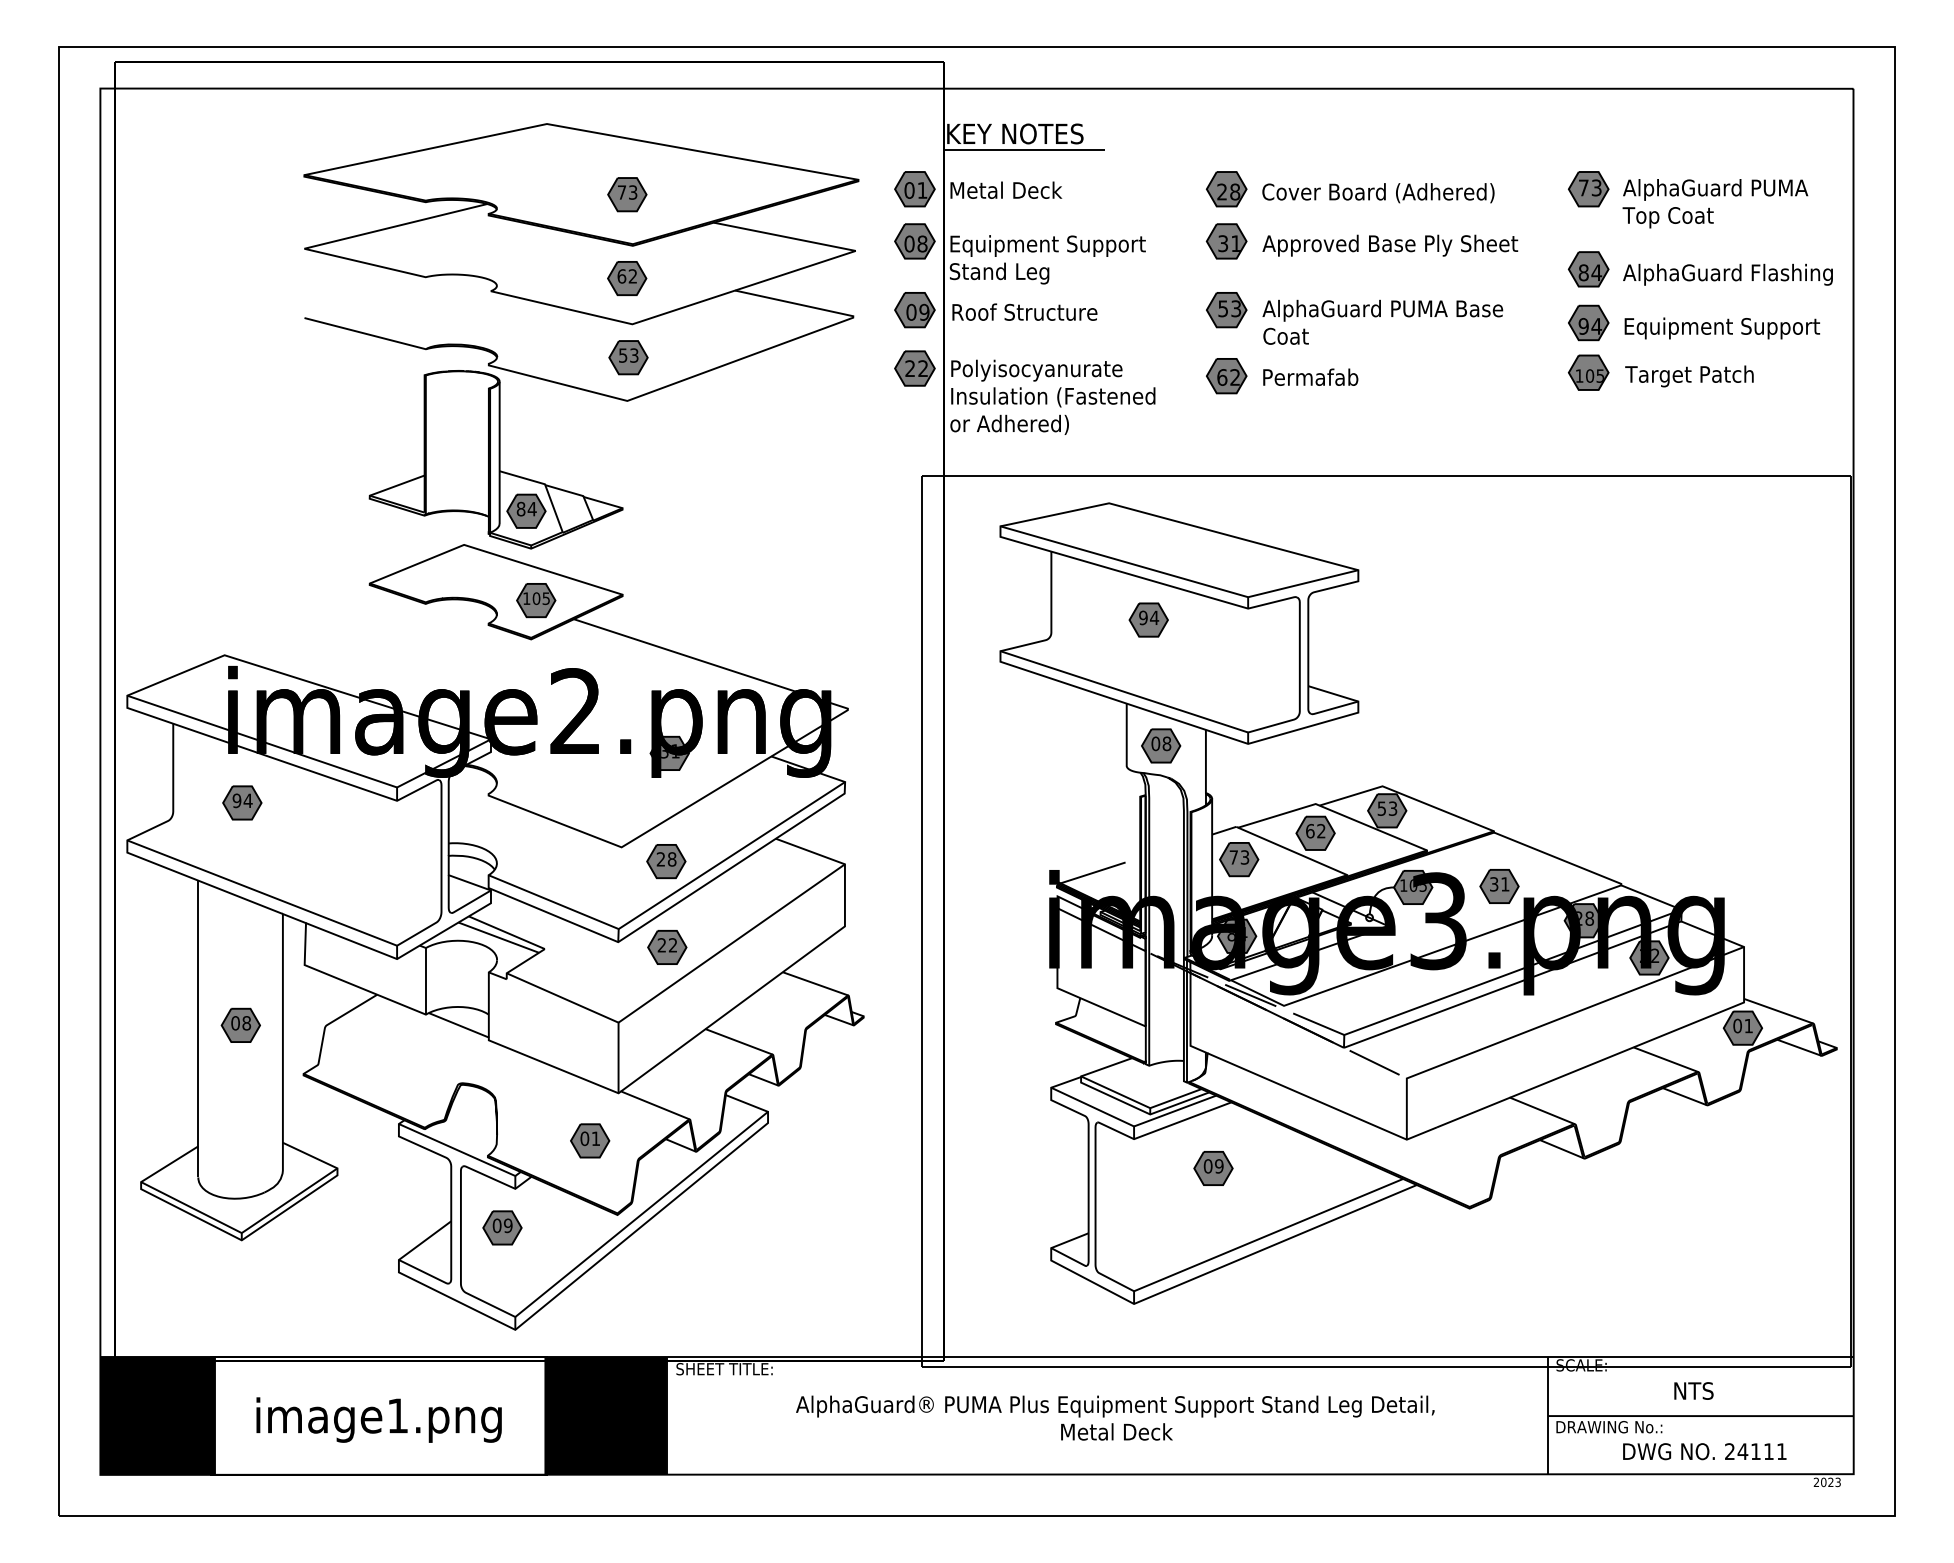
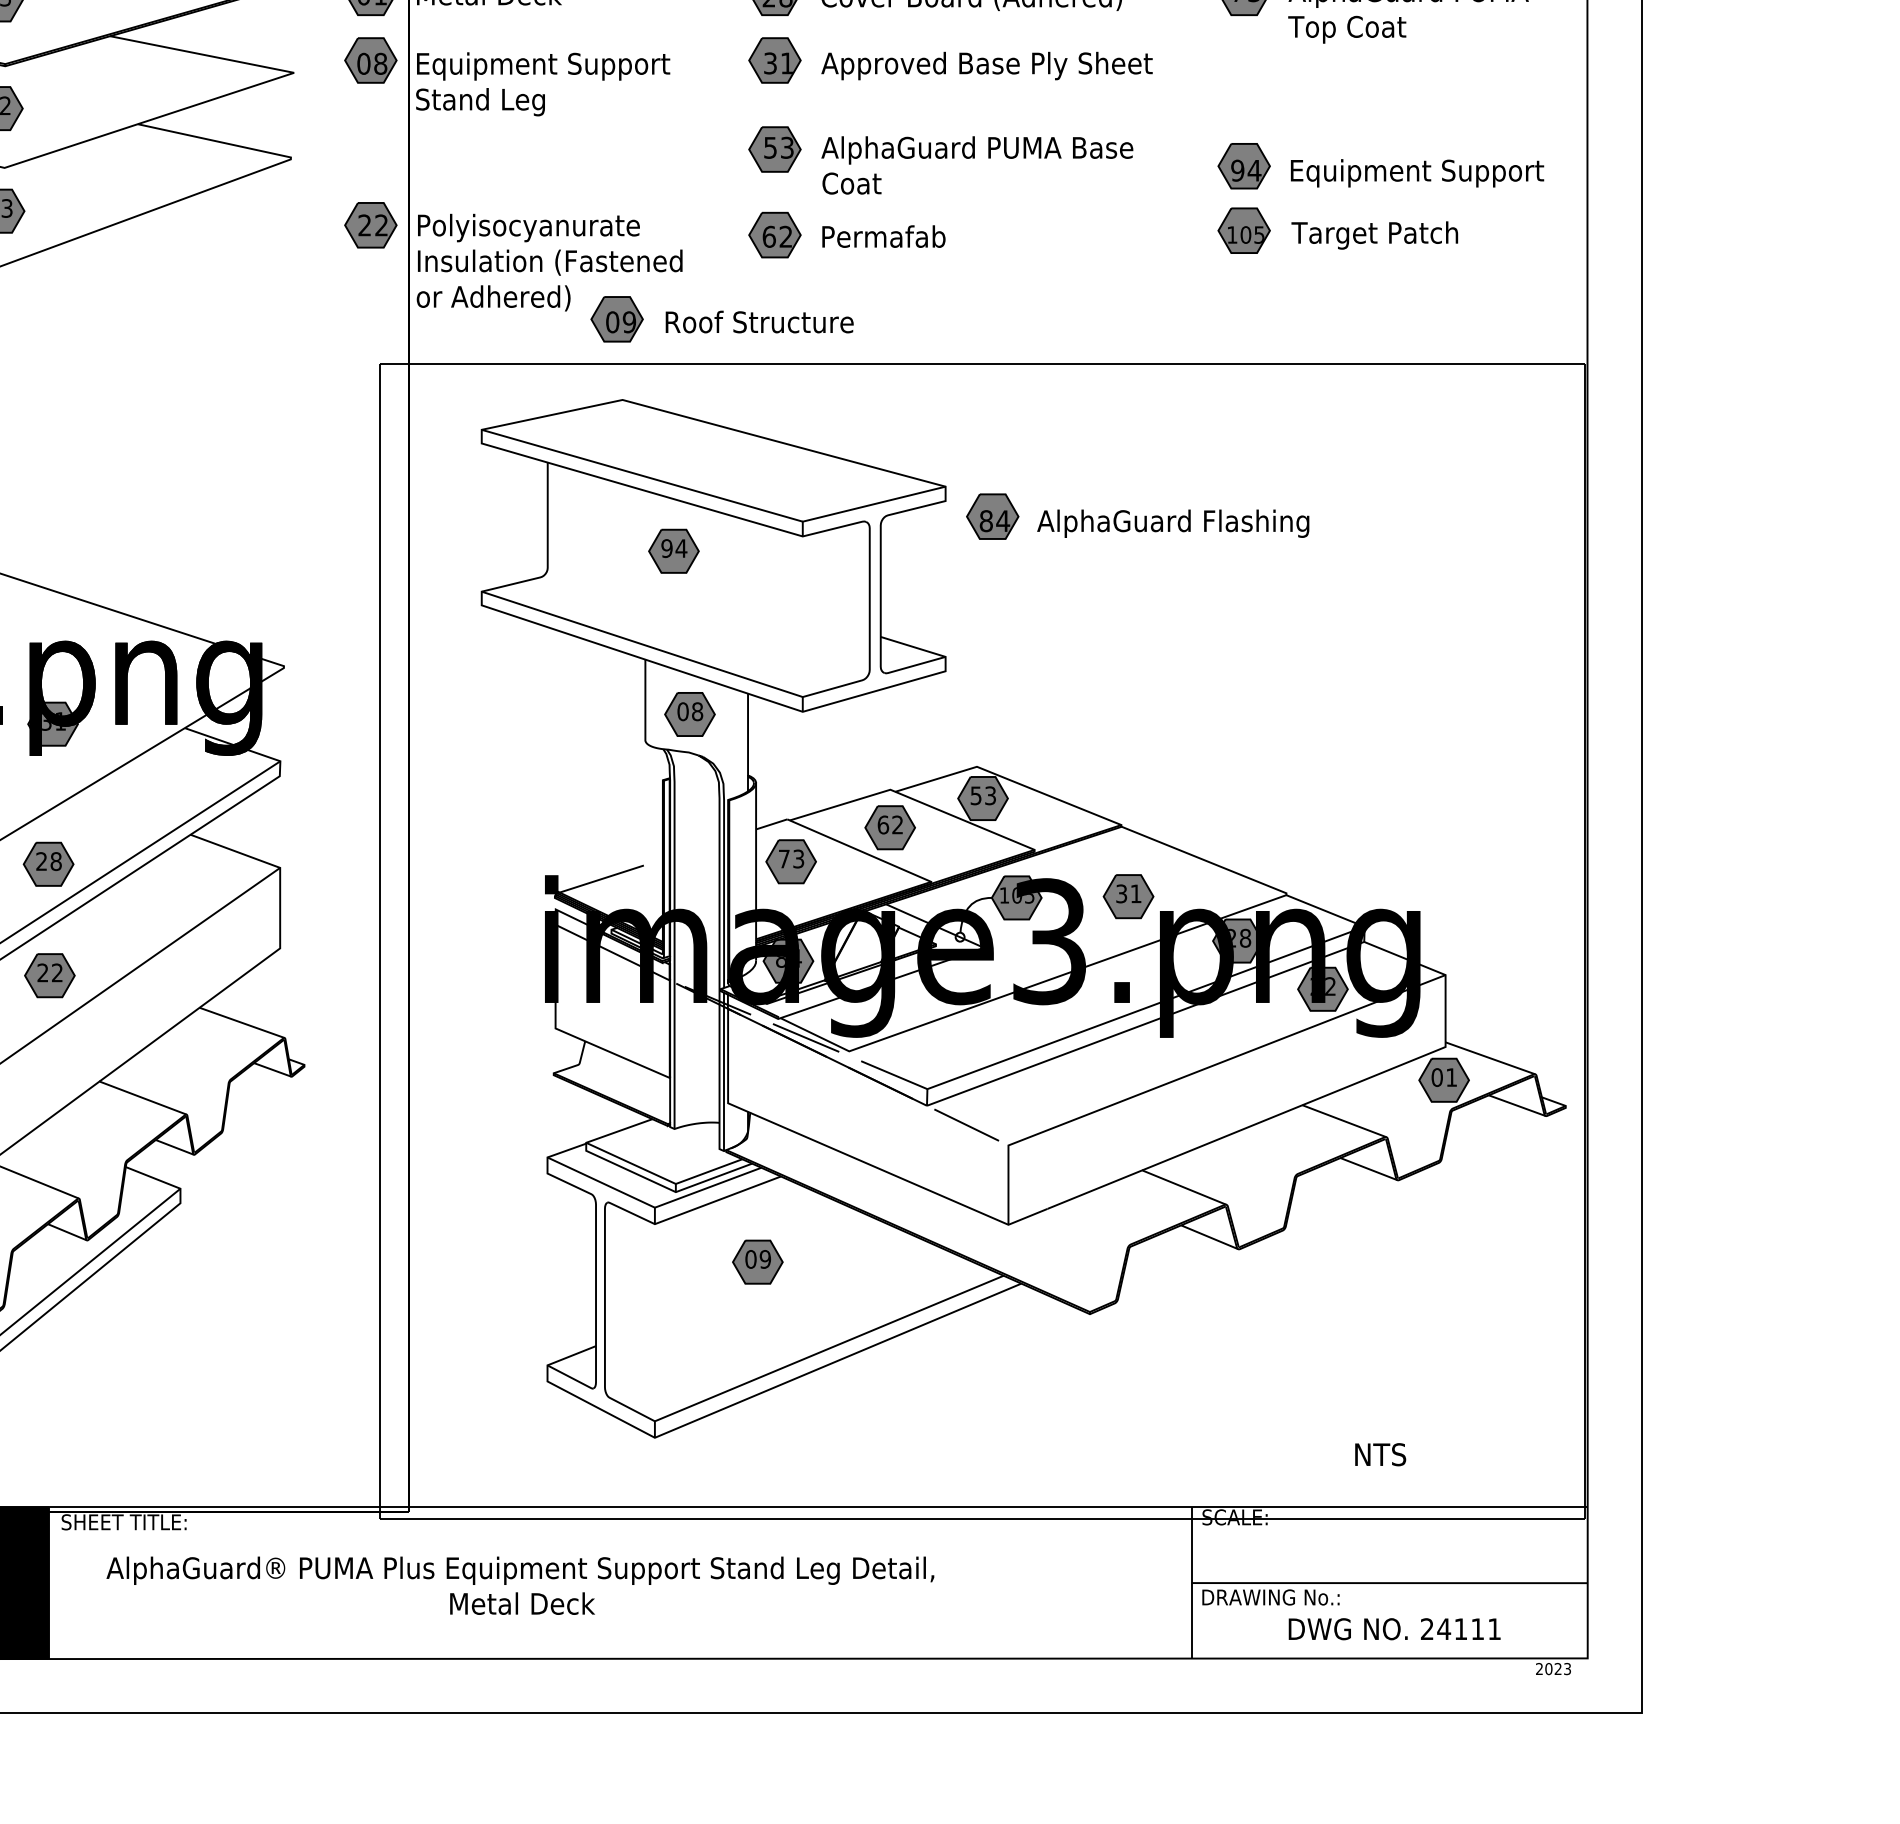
part: (1699, 269) -> (1136, 516), moved
part: (995, 310) -> (721, 319), moved
text: (1693, 1390) -> (1380, 1454), moved
text: (1115, 1417) -> (520, 1584), moved

